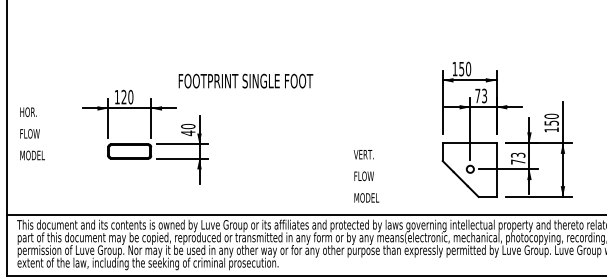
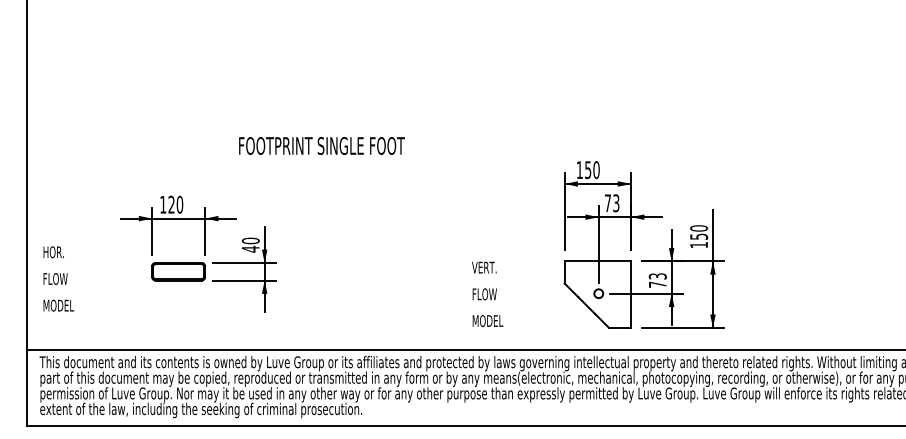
text: (245, 80) -> (321, 145), moved
text: (32, 133) -> (58, 278), moved
text: (366, 175) -> (487, 293), moved

